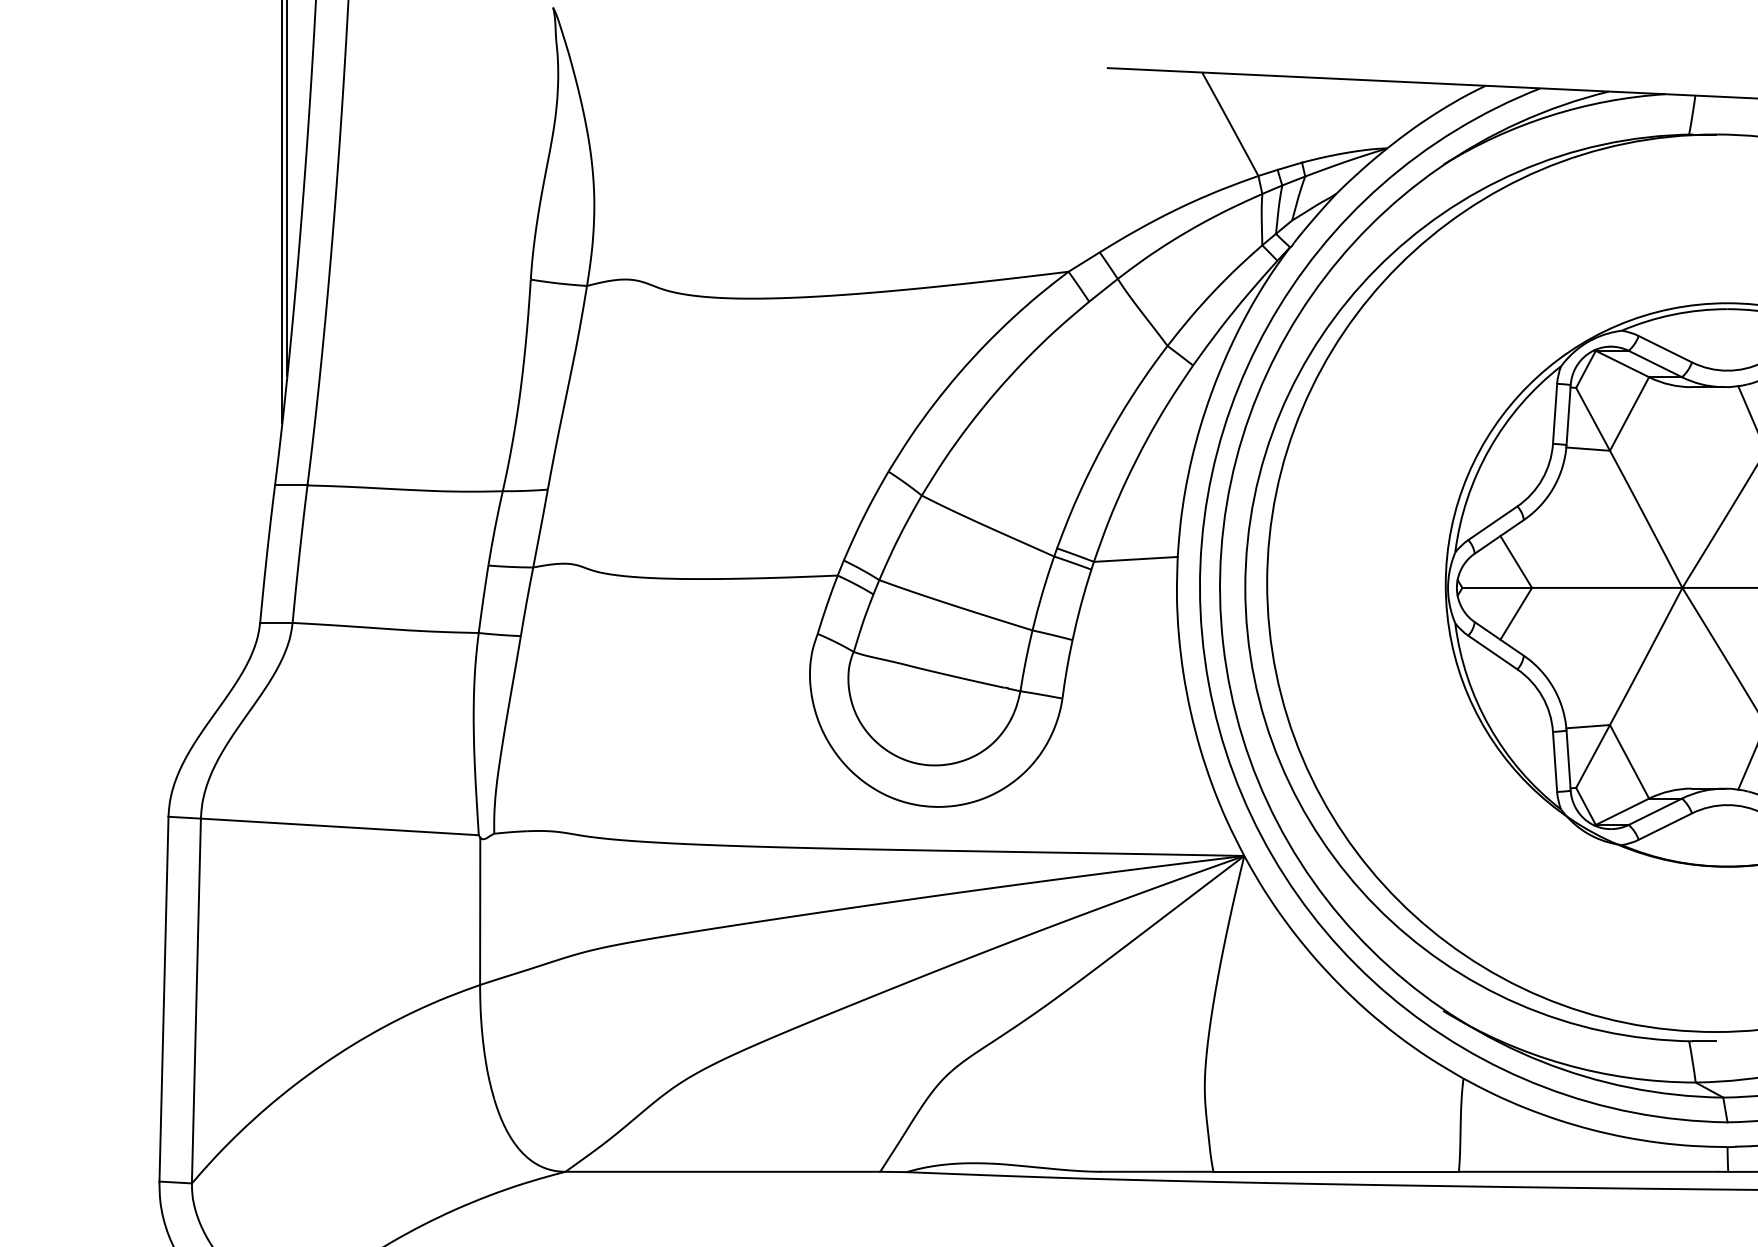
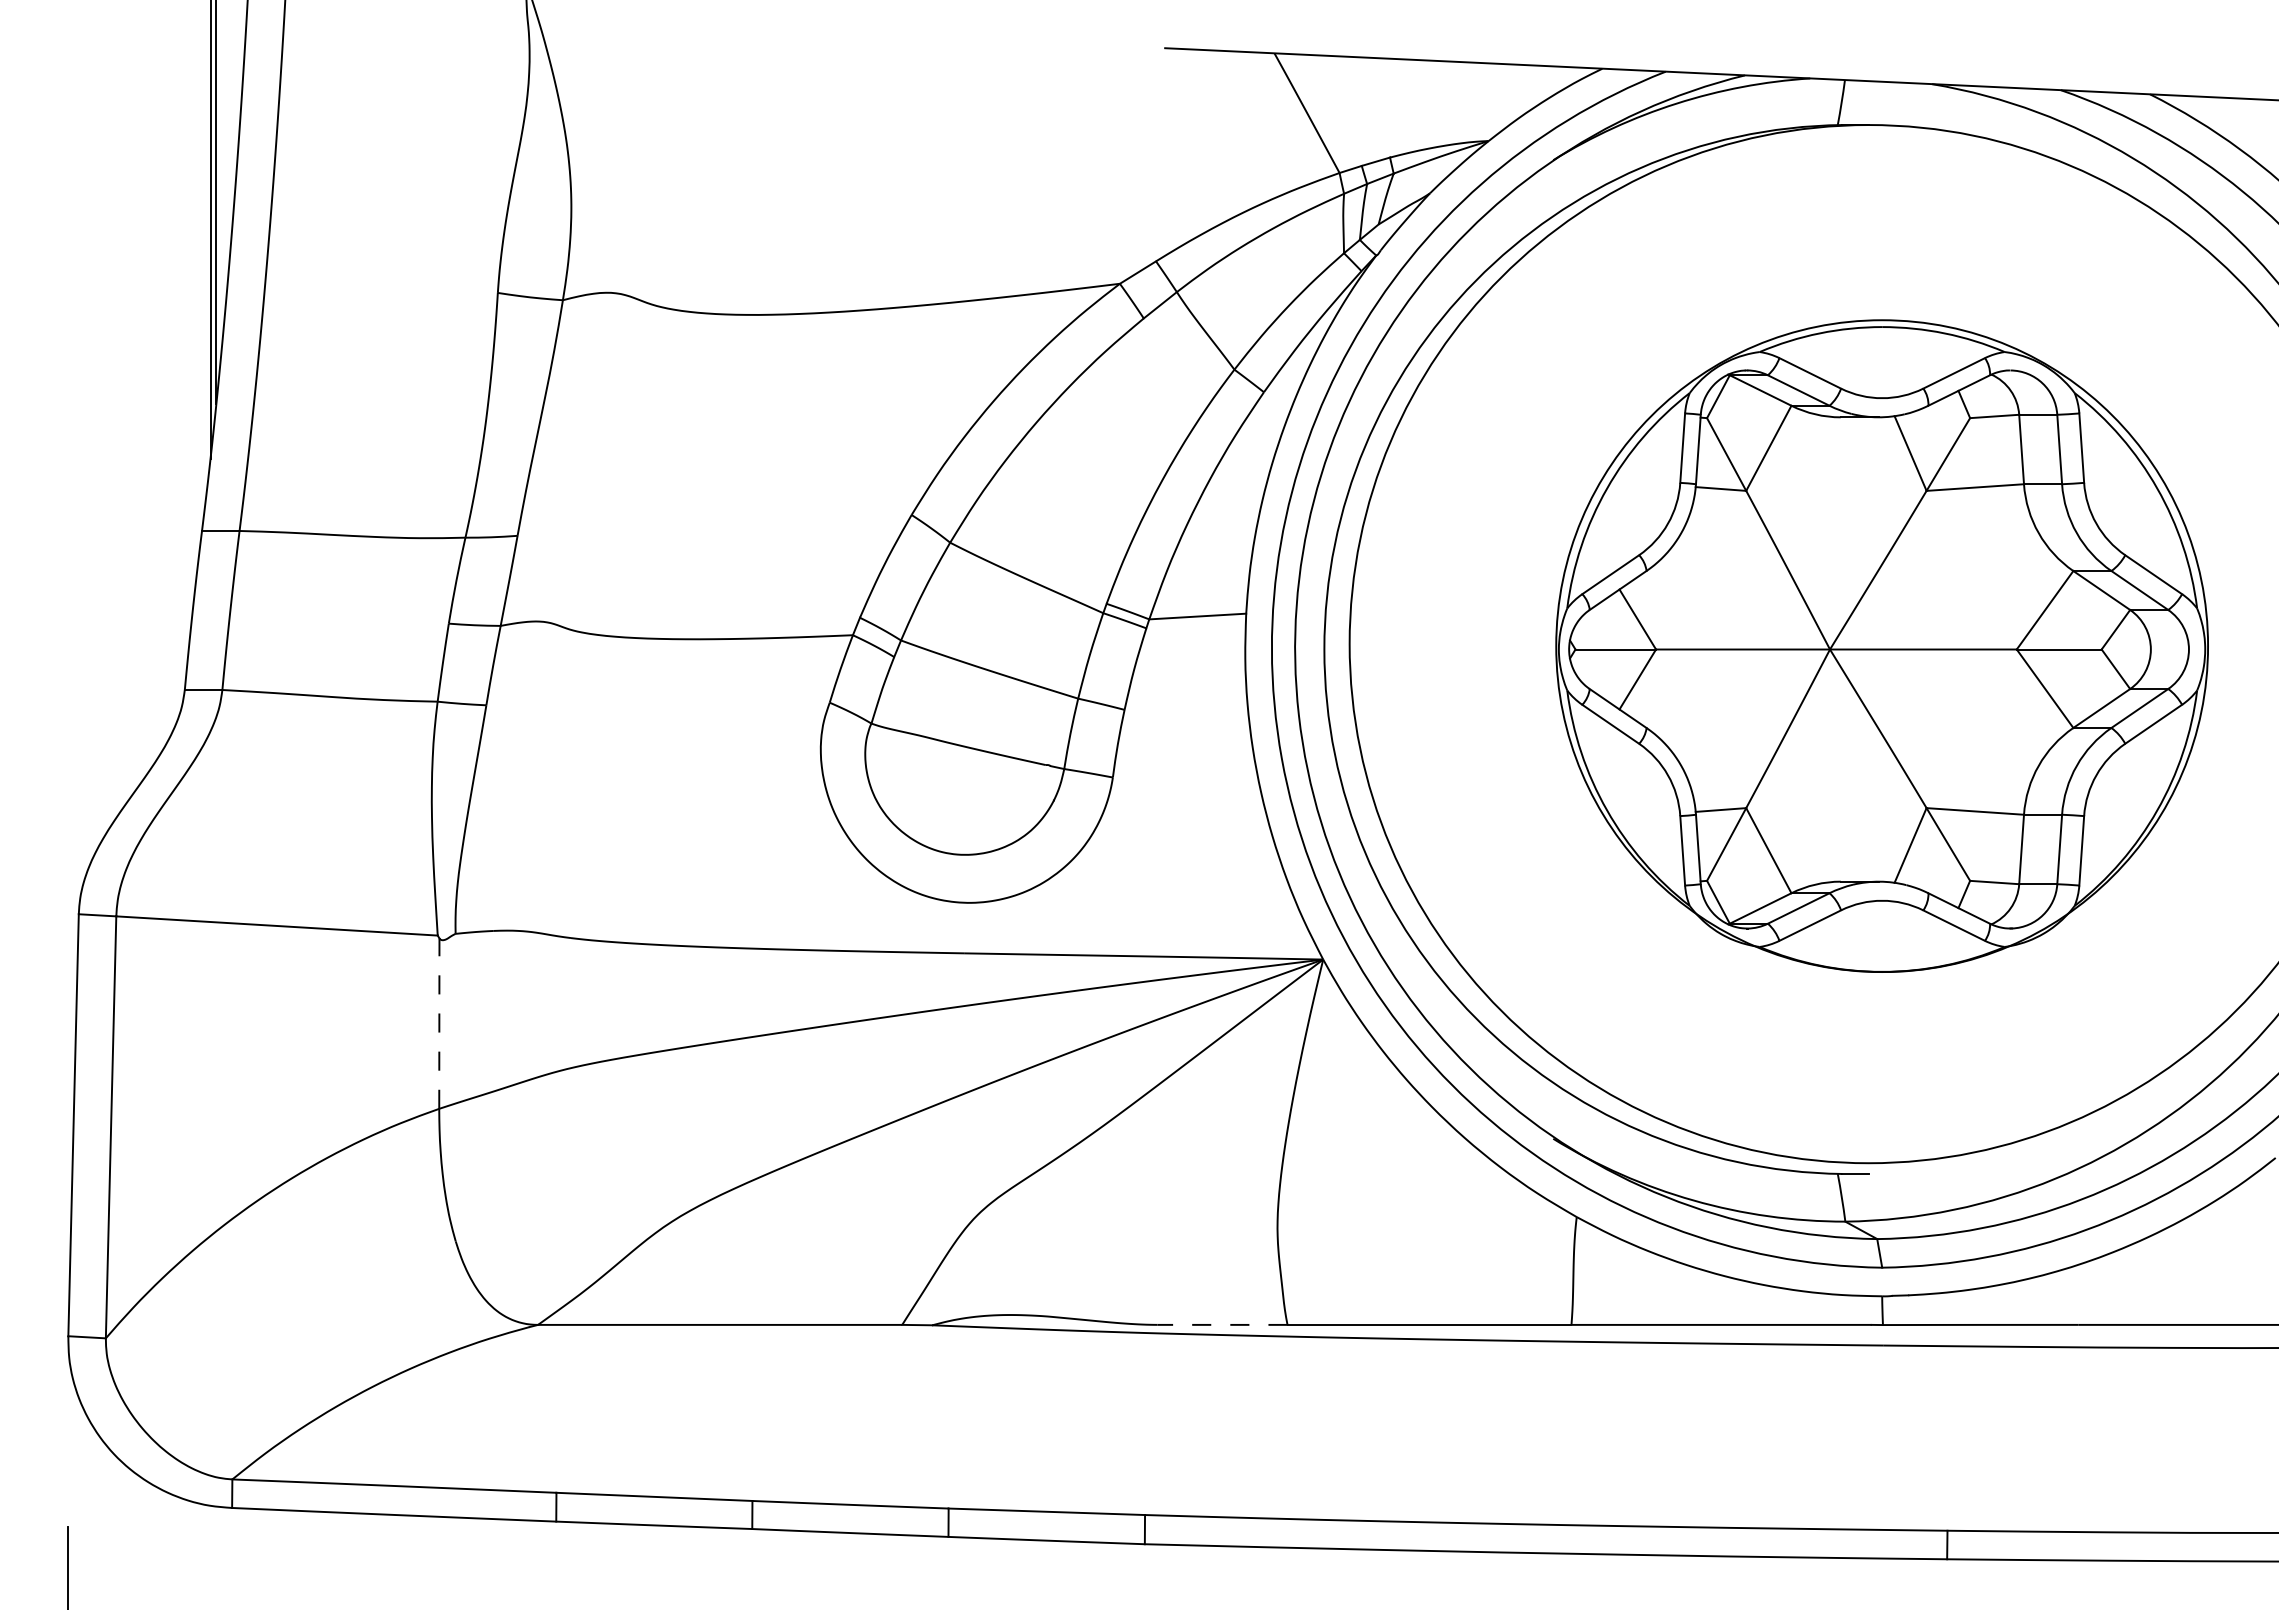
line: (480, 911) -> (439, 1023), solid -> dashed
line: (1157, 1171) -> (1222, 1324), solid -> dashed

